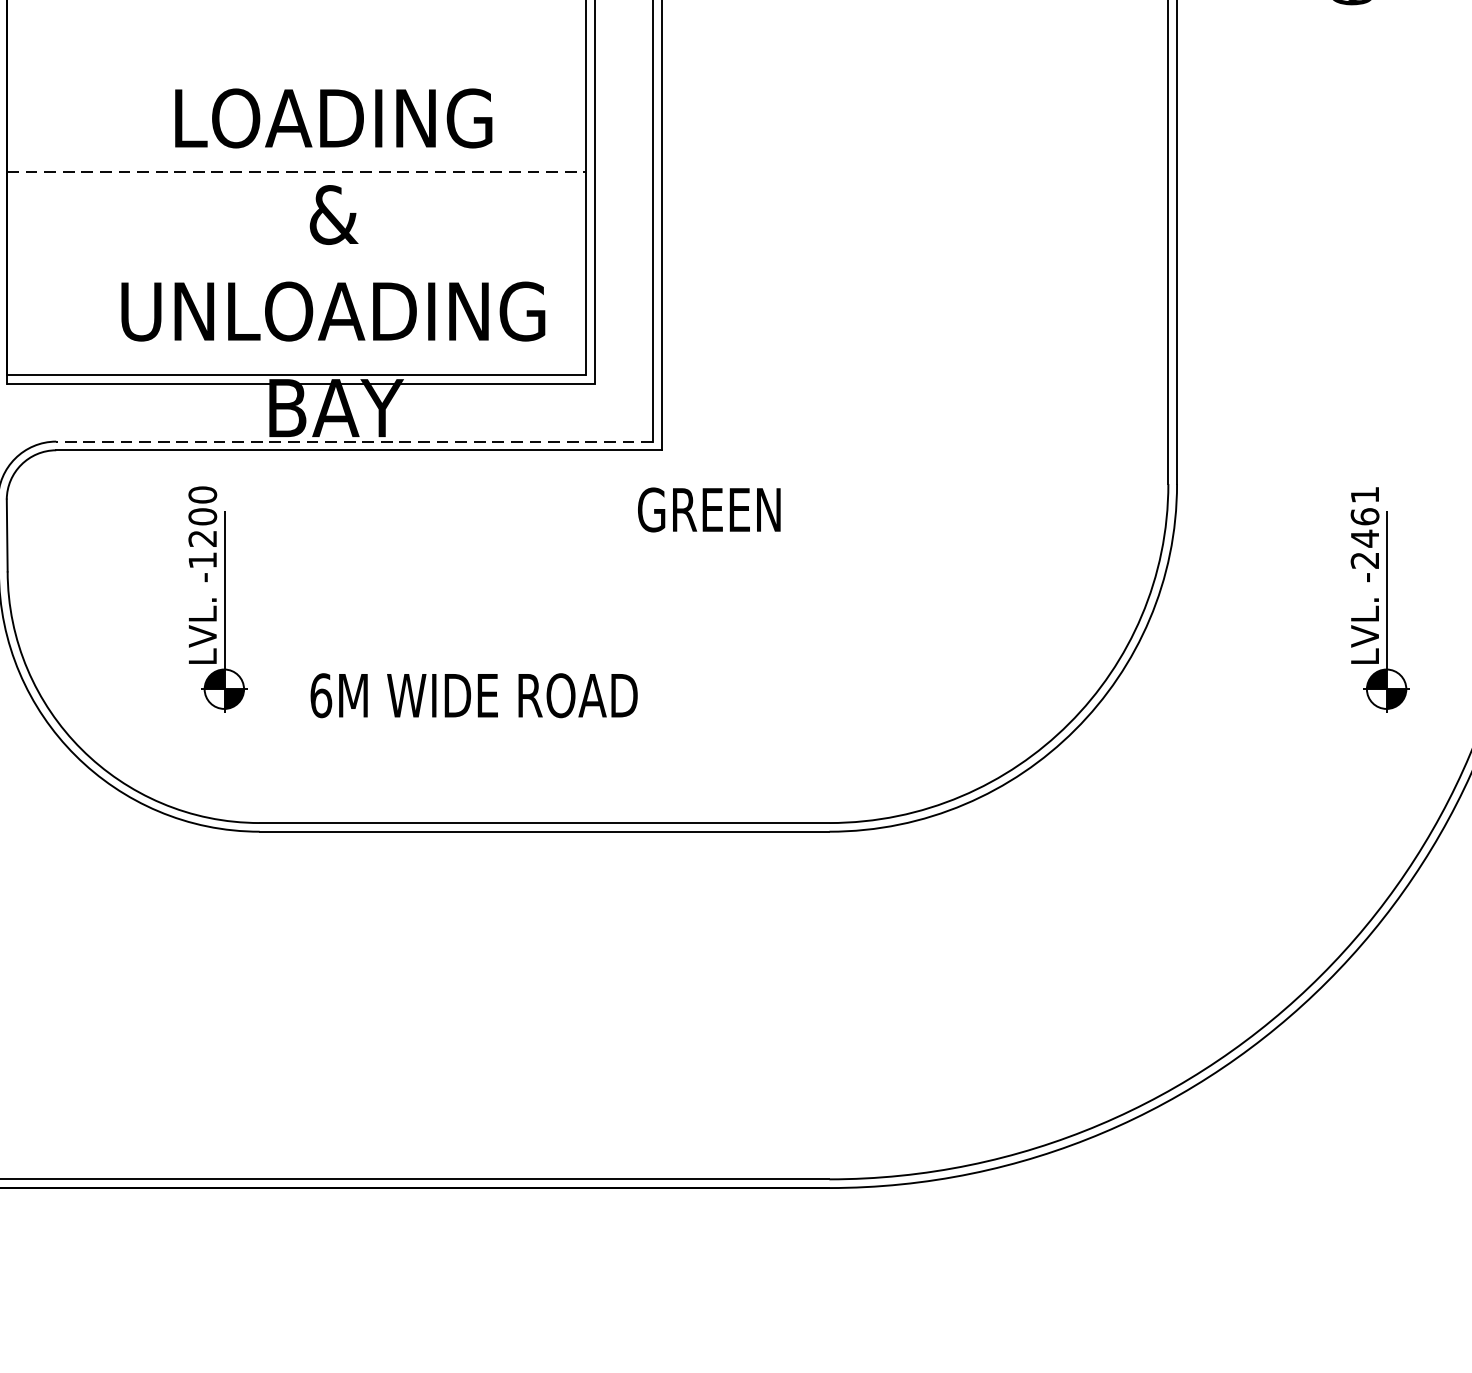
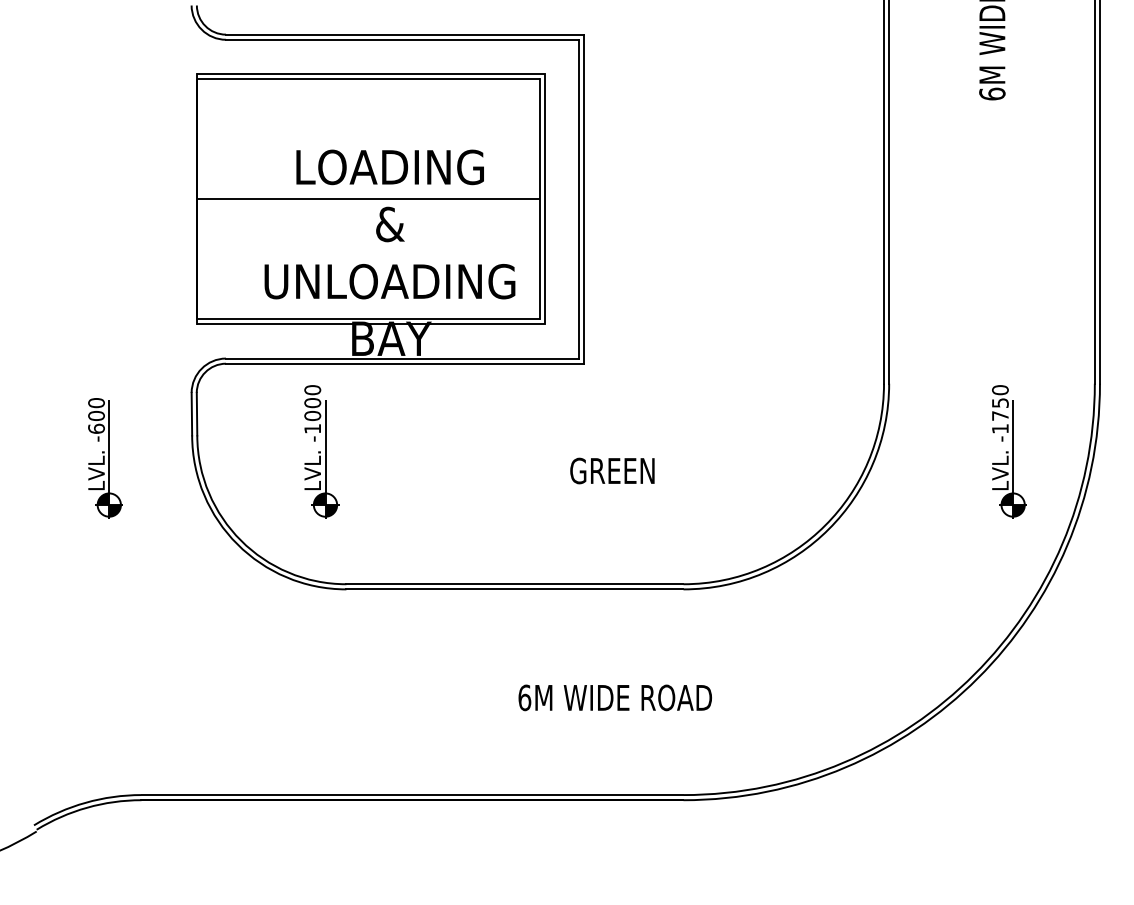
line: (297, 172) -> (368, 199), dashed -> solid
line: (354, 441) -> (402, 358), dashed -> solid
text: (709, 509) -> (612, 470), moved
text: (1365, 527) -> (1000, 409), -2461 -> -1750
text: (202, 537) -> (312, 415), -1200 -> -1000
text: (472, 695) -> (614, 697), moved

